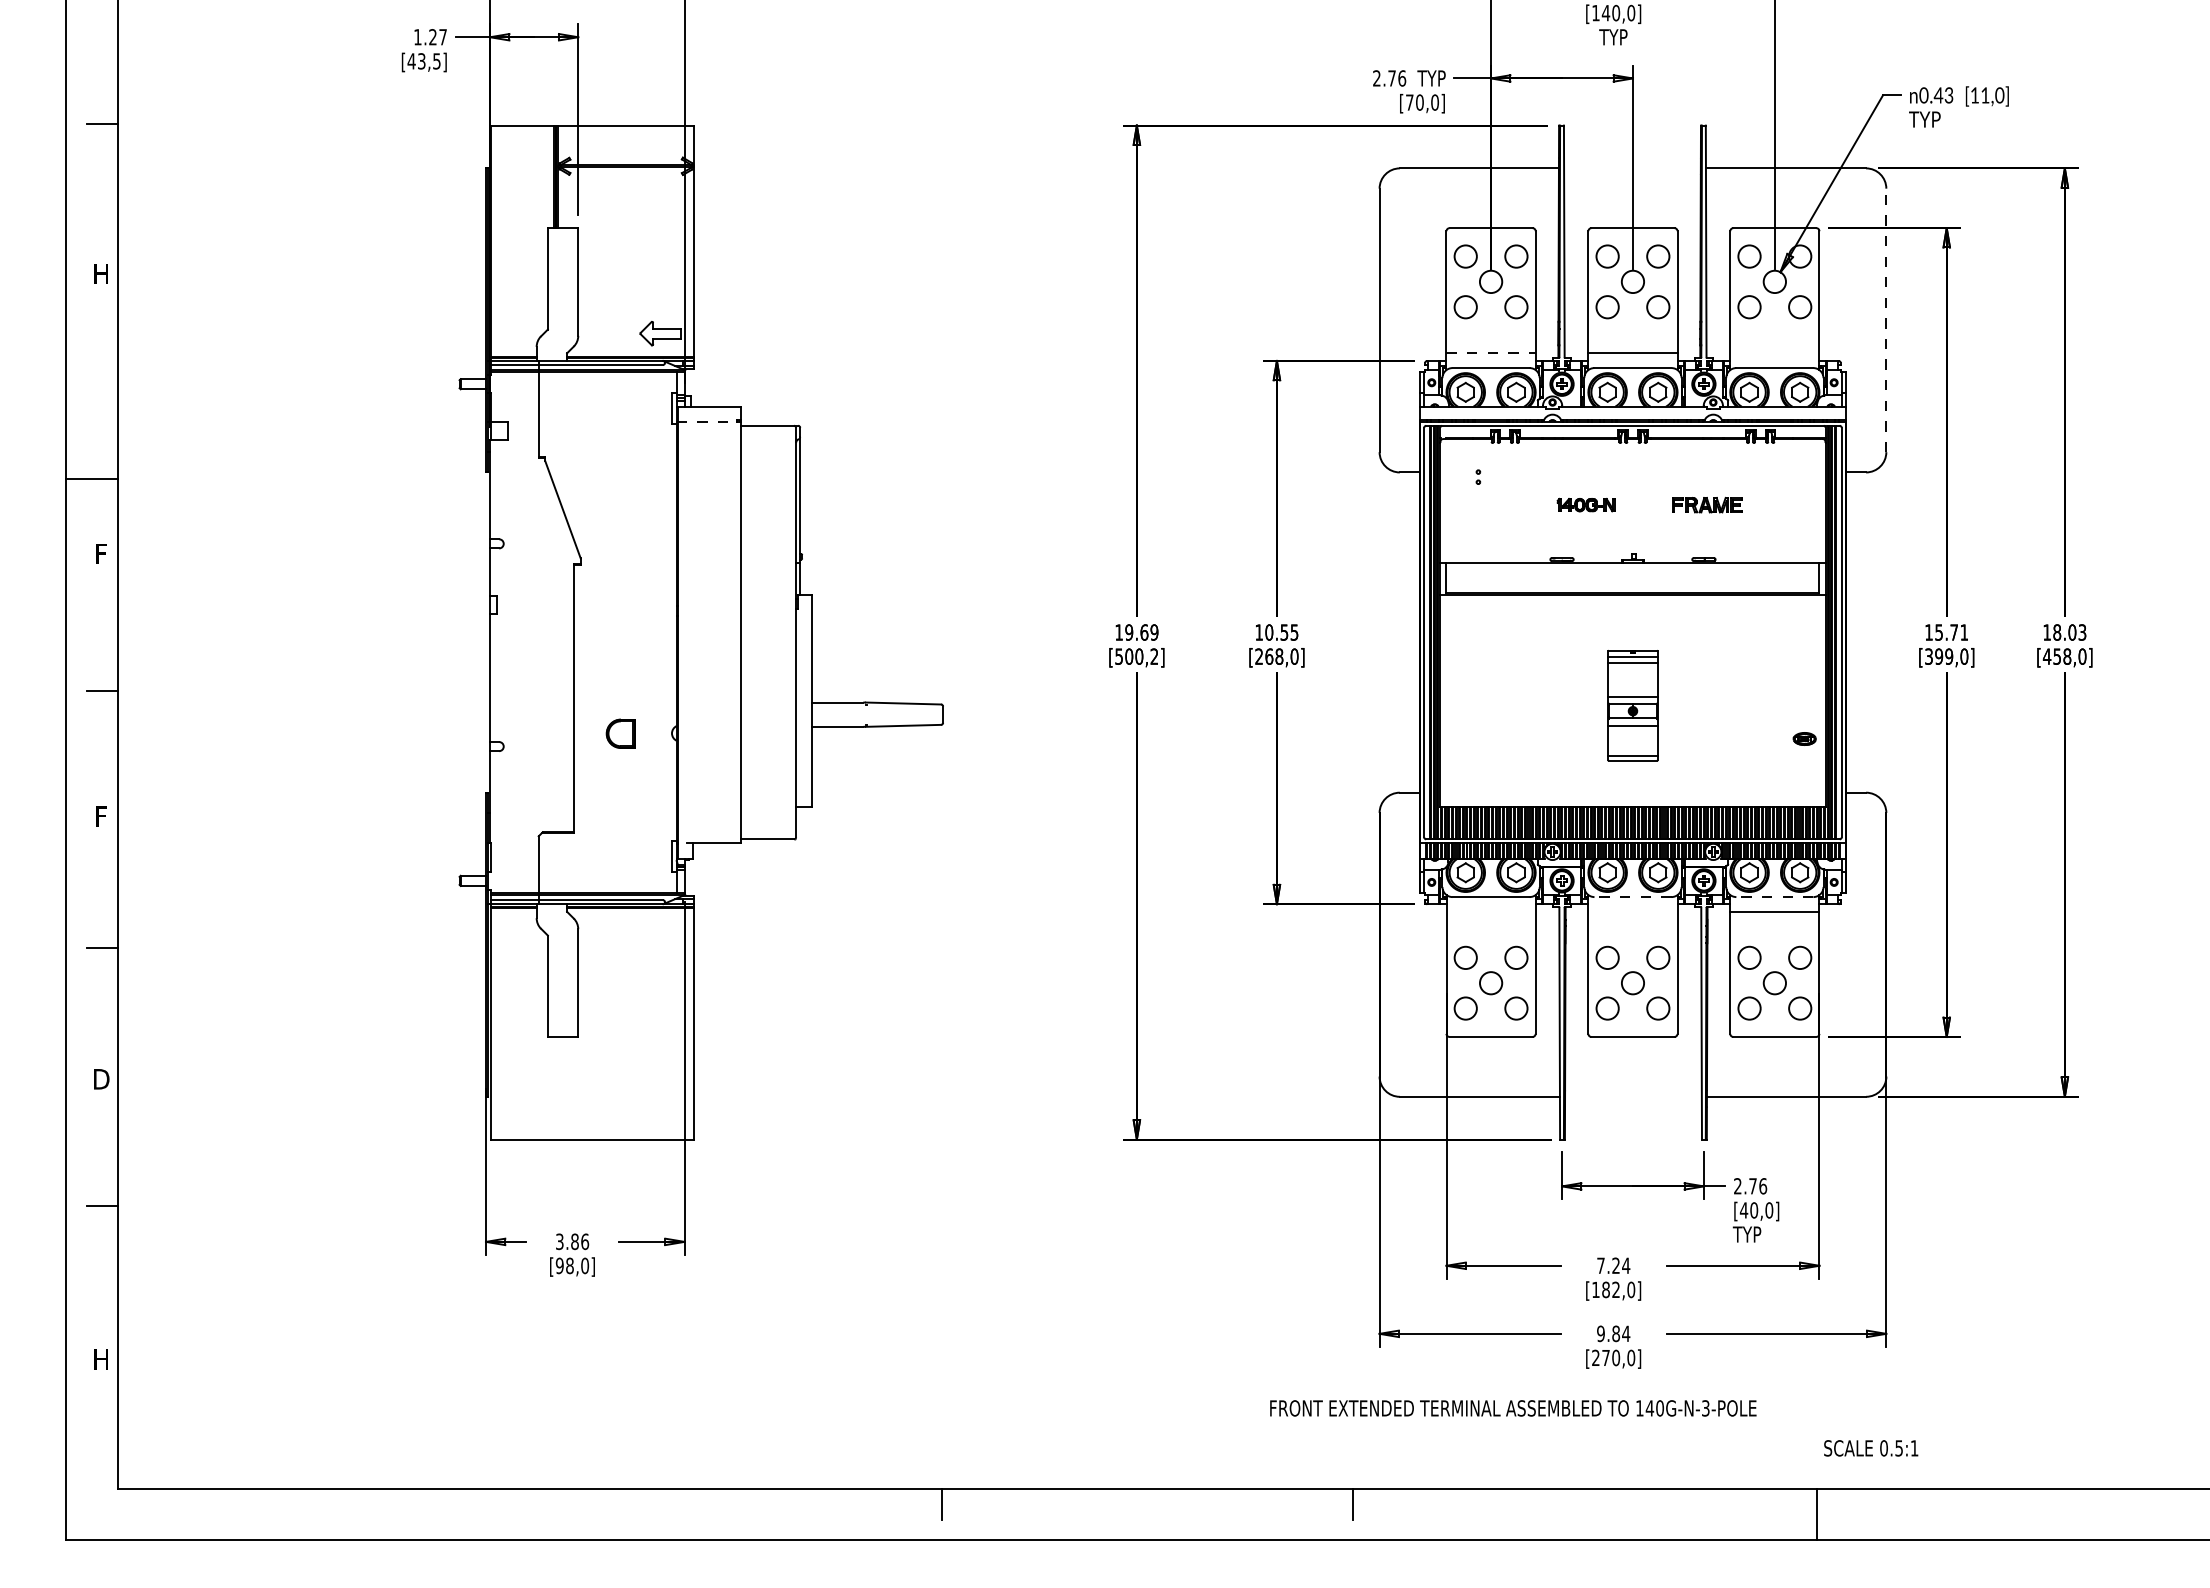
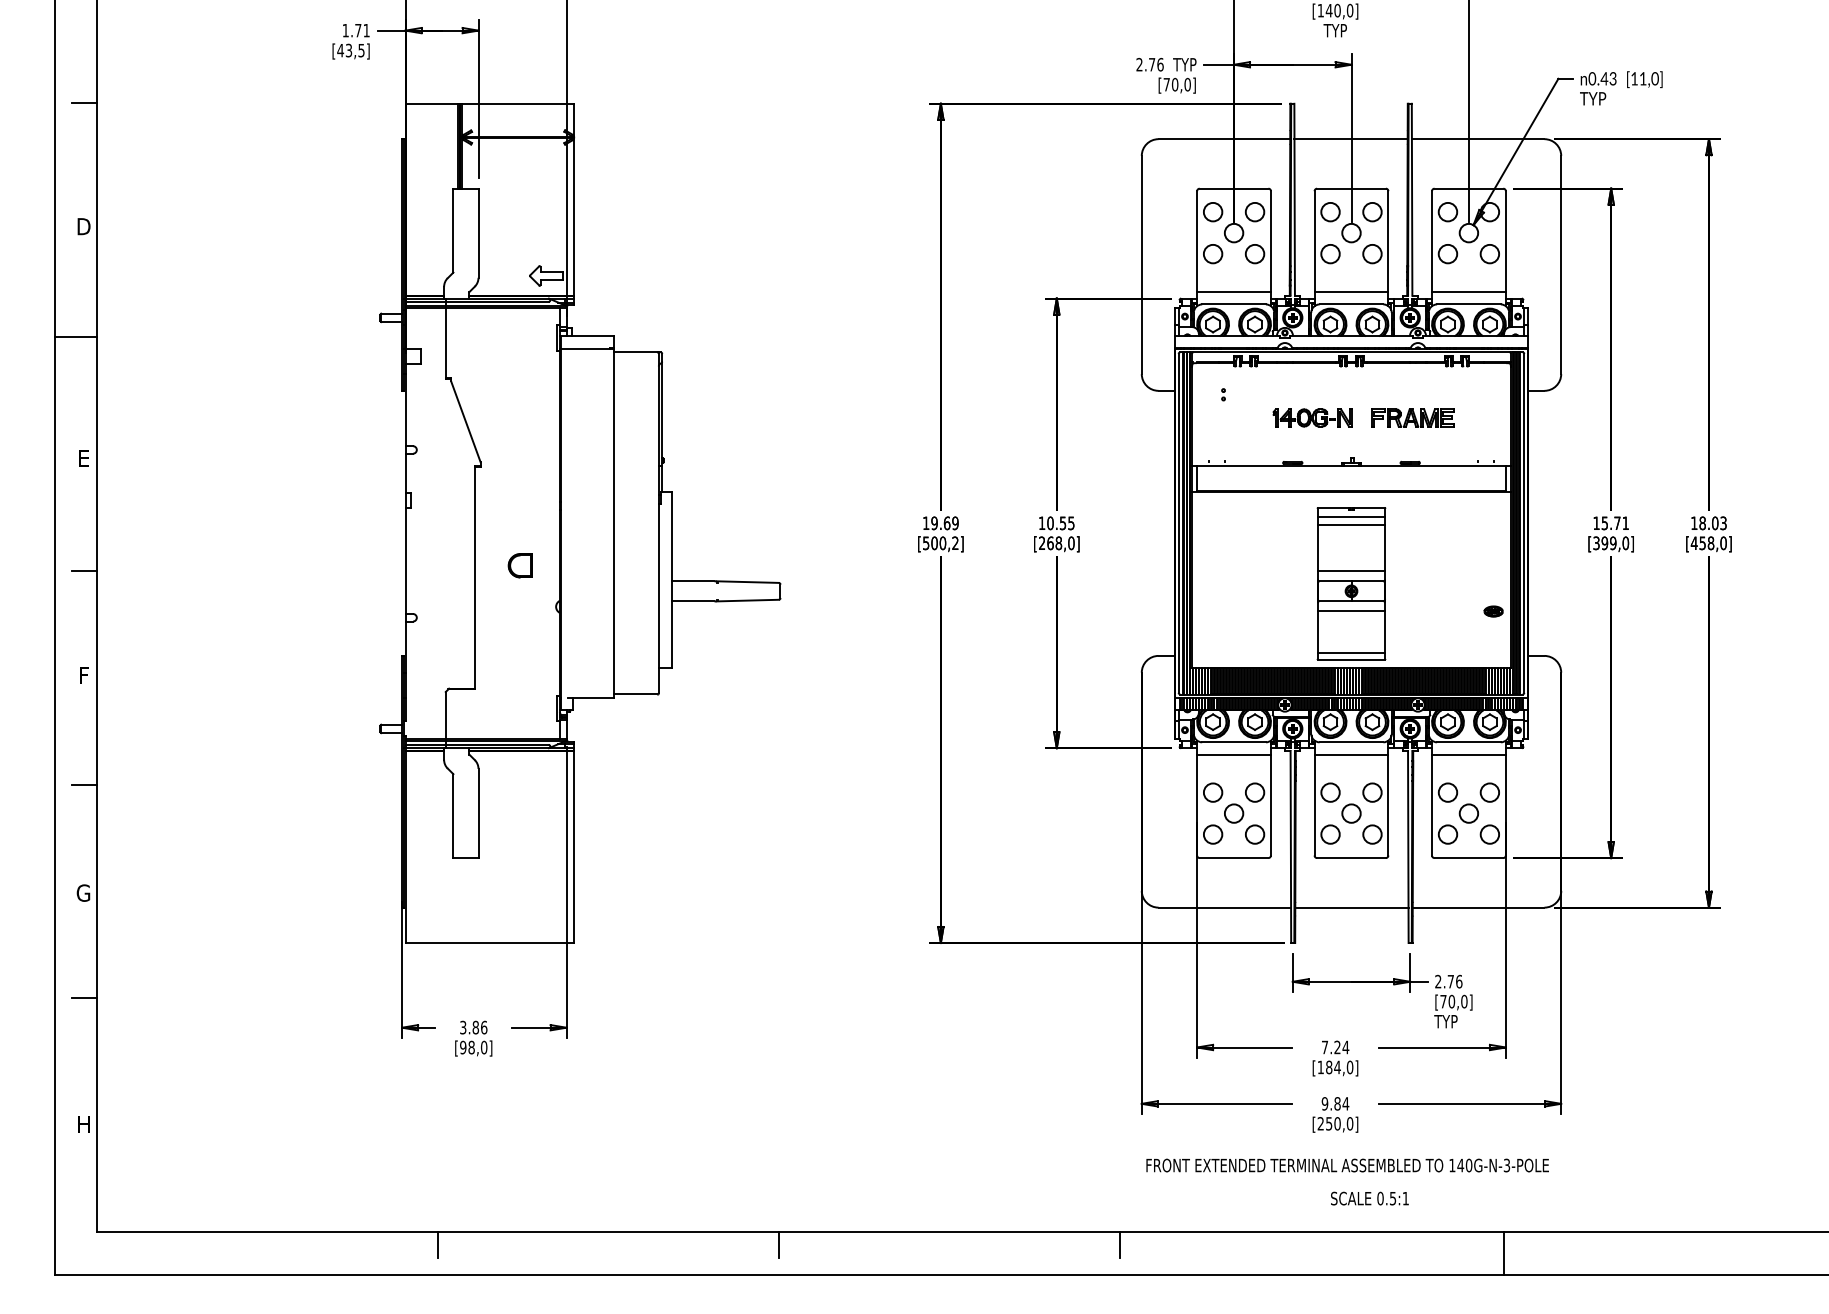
text: (437, 37) -> (362, 30), 1.27 -> 1.71
line: (1632, 168) -> (1351, 139), added
text: (101, 273) -> (83, 226), H -> D
line: (1886, 320) -> (1561, 265), dashed -> solid
line: (1491, 353) -> (1234, 292), dashed -> solid
line: (1774, 353) -> (1468, 292), added
line: (707, 421) -> (585, 348), dashed -> solid
line: (91, 478) -> (75, 337), moved
part: (1585, 504) -> (1312, 417), size x1.67
part: (1706, 504) -> (1412, 417), size x1.43
text: (102, 554) -> (84, 458), F -> E
part: (1632, 705) -> (1351, 583), size x1.67
part: (620, 733) -> (520, 565), moved
line: (1632, 897) -> (1351, 742), dashed -> solid
line: (1774, 897) -> (1468, 742), dashed -> solid
line: (1490, 911) -> (1233, 754), added
line: (1632, 911) -> (1351, 754), added
text: (101, 1078) -> (83, 892), D -> G
line: (1633, 1096) -> (1351, 907), added
text: (1743, 1210) -> (1442, 1001), [40,0] -> [70,0]
text: (1615, 1289) -> (1337, 1067), [182,0] -> [184,0]
text: (1605, 1358) -> (1328, 1124), [270,0] -> [250,0]
text: (1513, 1408) -> (1347, 1165), moved
text: (1871, 1448) -> (1370, 1198), moved
line: (529, 1503) -> (438, 1244), added

